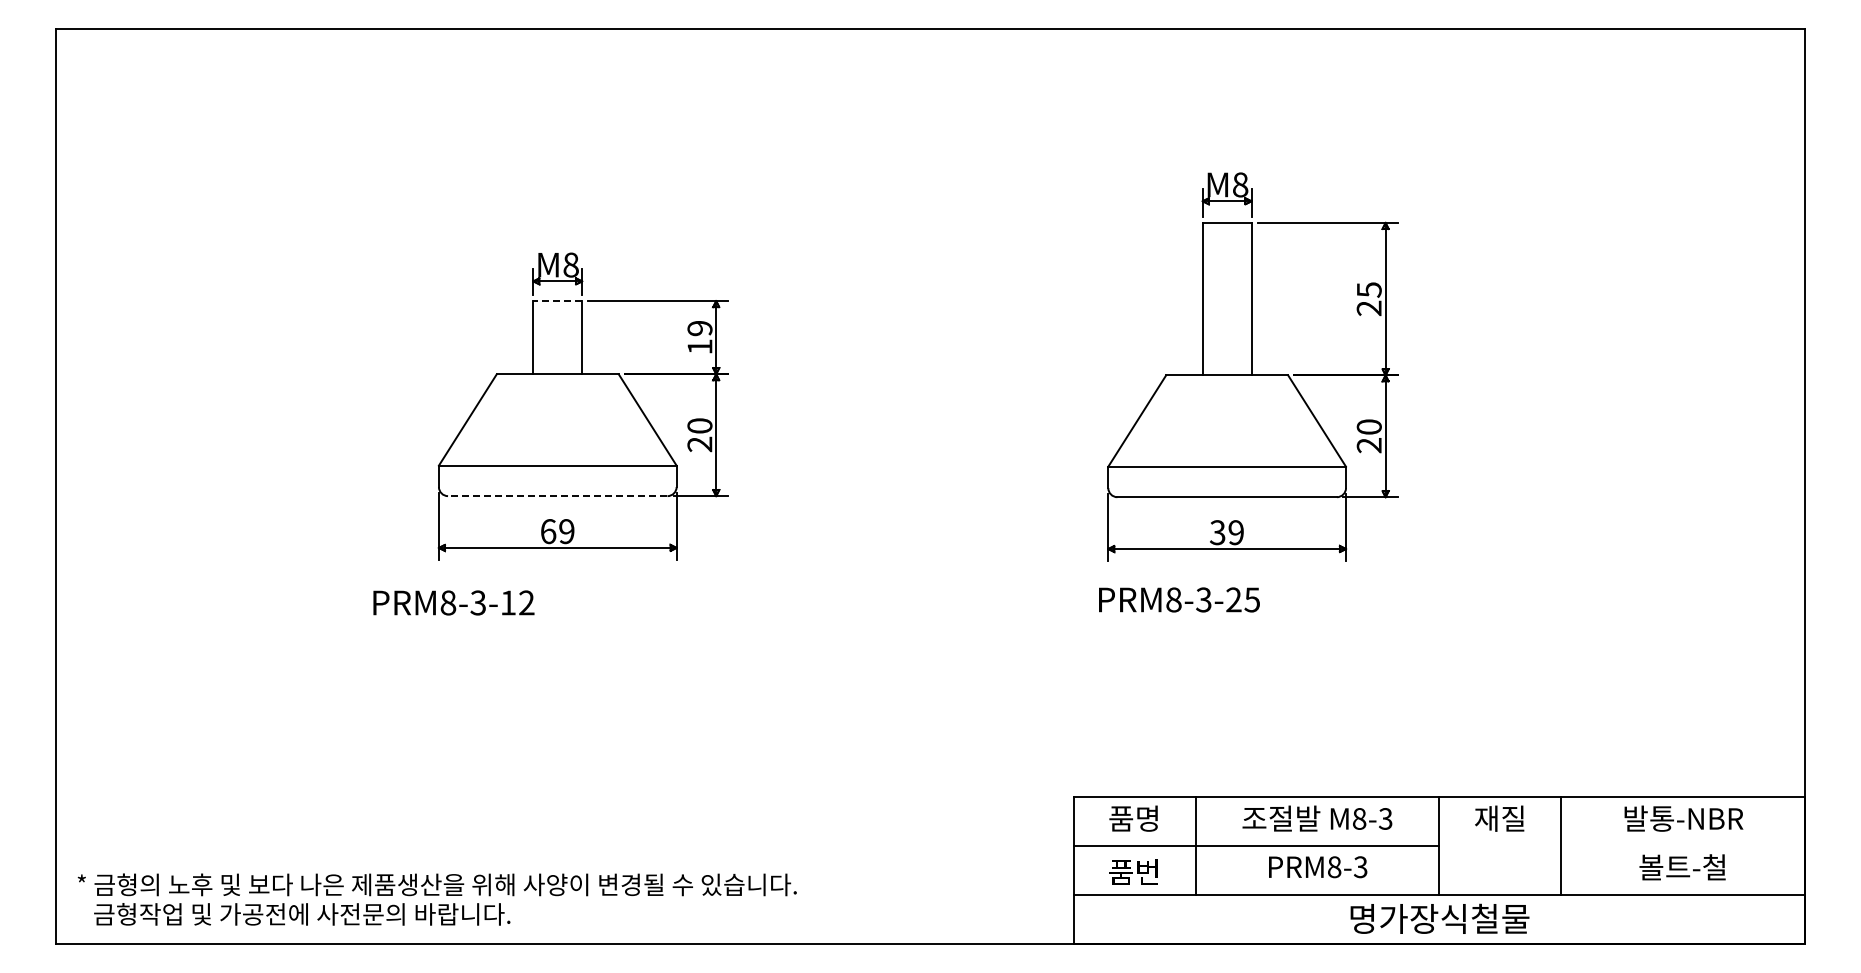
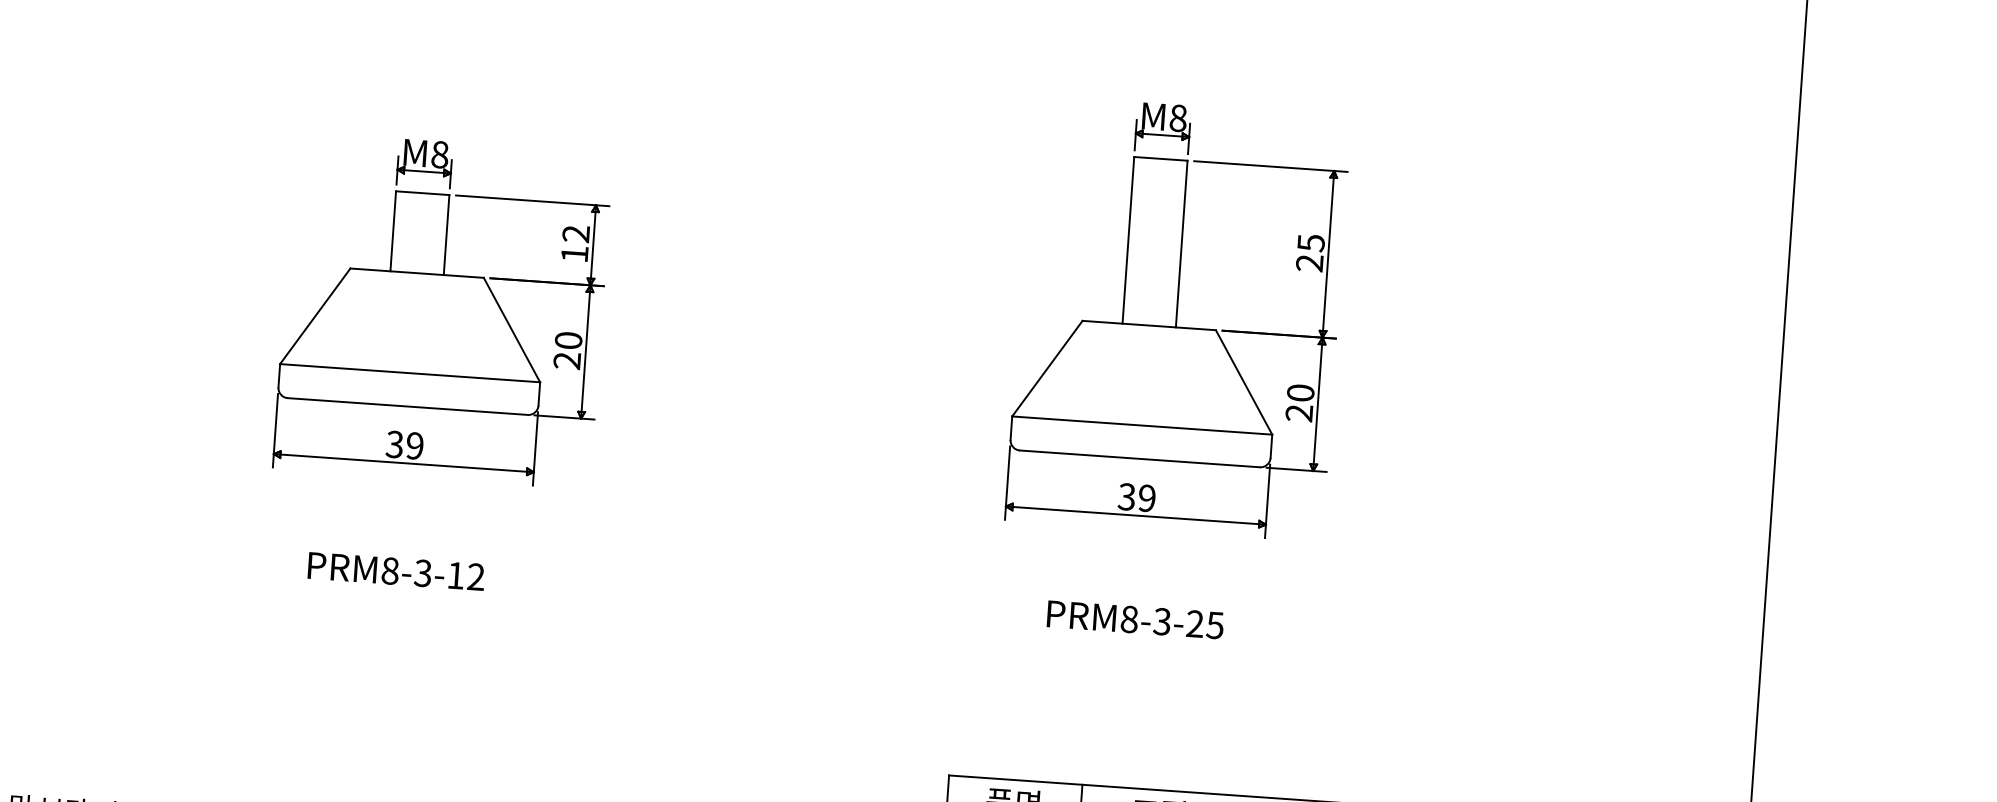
line: (557, 301) -> (422, 193), dashed -> solid
text: (699, 328) -> (575, 233), 19 -> 12
line: (557, 496) -> (407, 406), dashed -> solid
text: (548, 531) -> (394, 444), 69 -> 39
text: (1179, 599) -> (1135, 619), moved
text: (453, 602) -> (395, 570), moved

